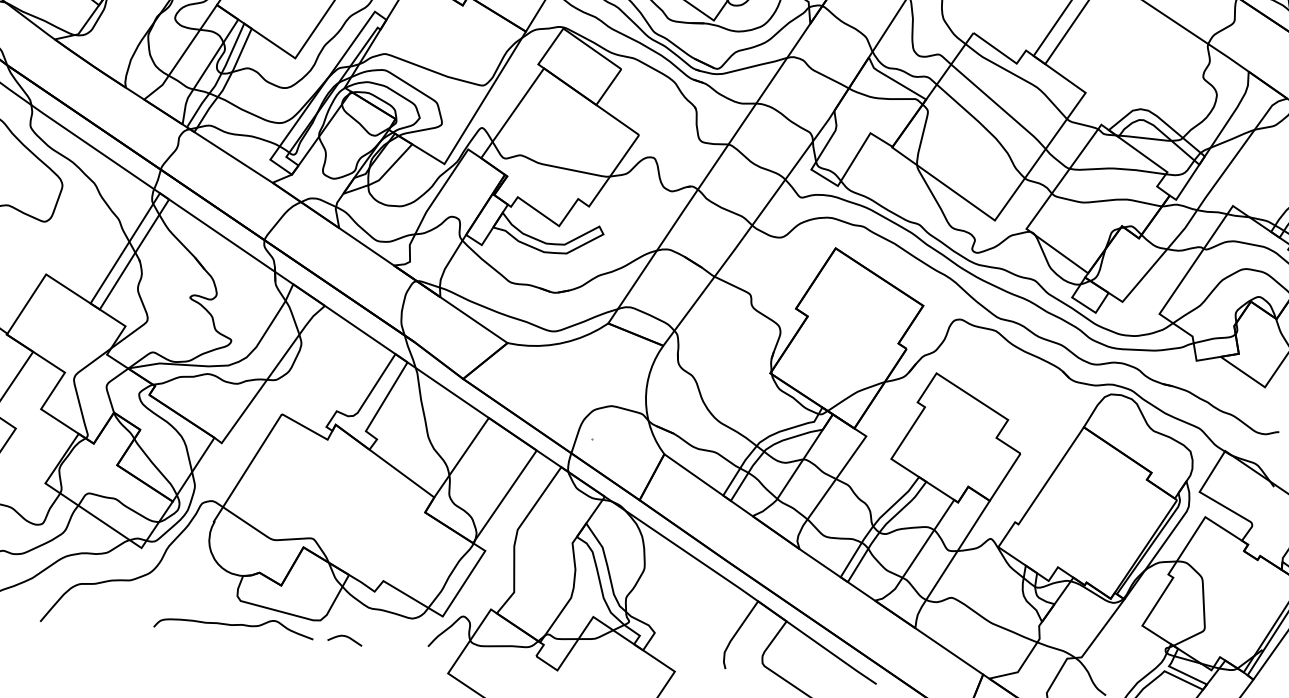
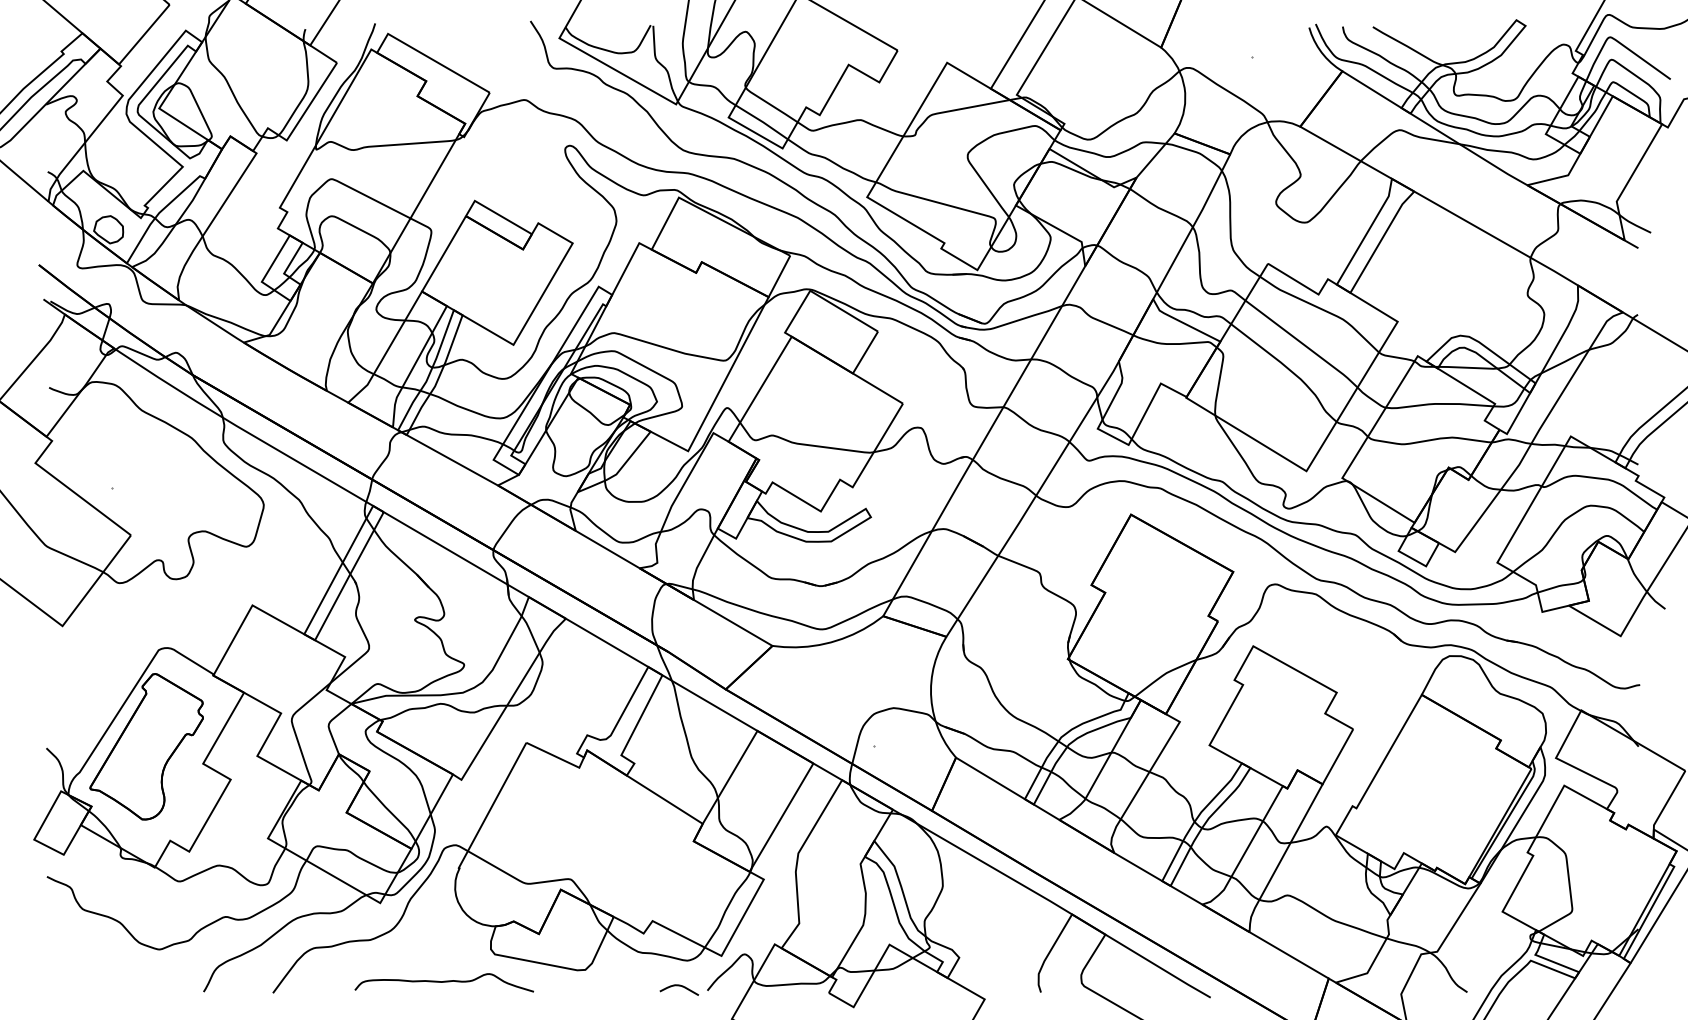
curve: (233, 625) -> (443, 982), moved
curve: (345, 637) -> (679, 986), moved

